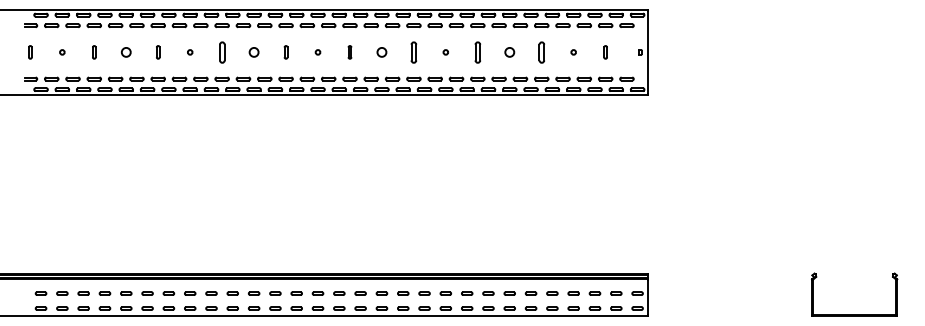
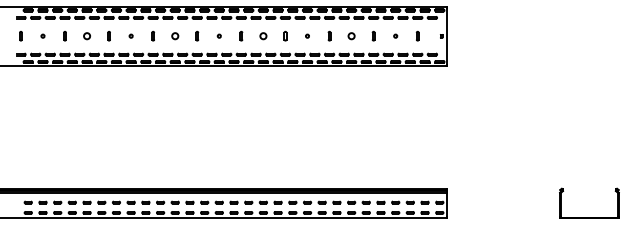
part: (221, 51) -> (152, 35), size x0.62
part: (413, 51) -> (285, 35), size x0.62
part: (477, 51) -> (329, 35), size x0.62
part: (541, 51) -> (373, 35), size x0.62

